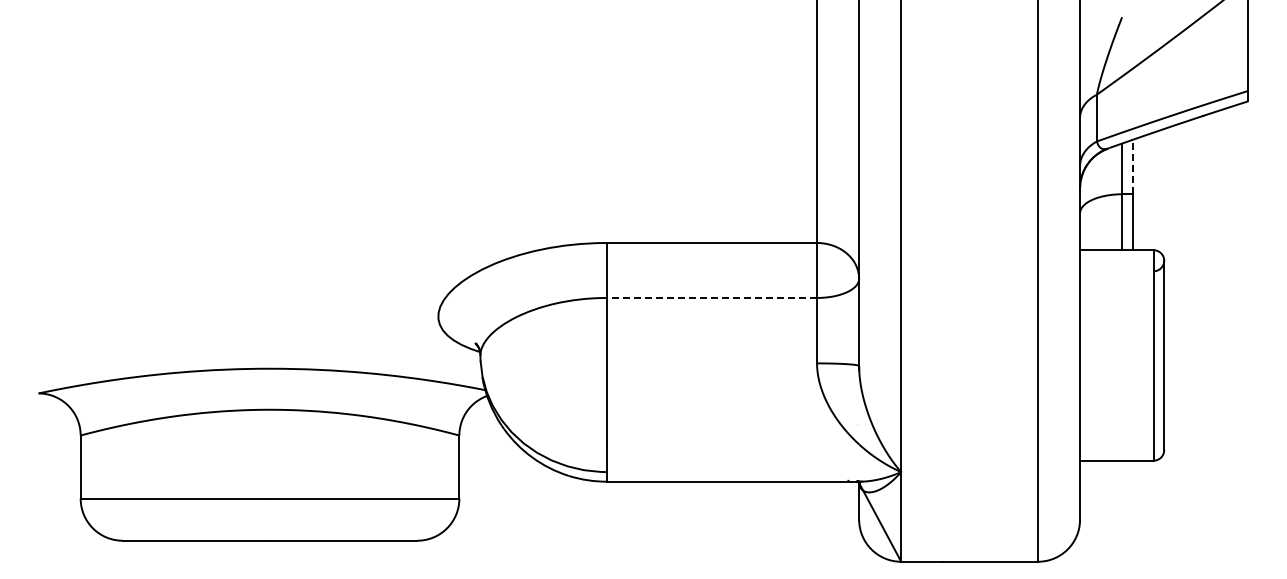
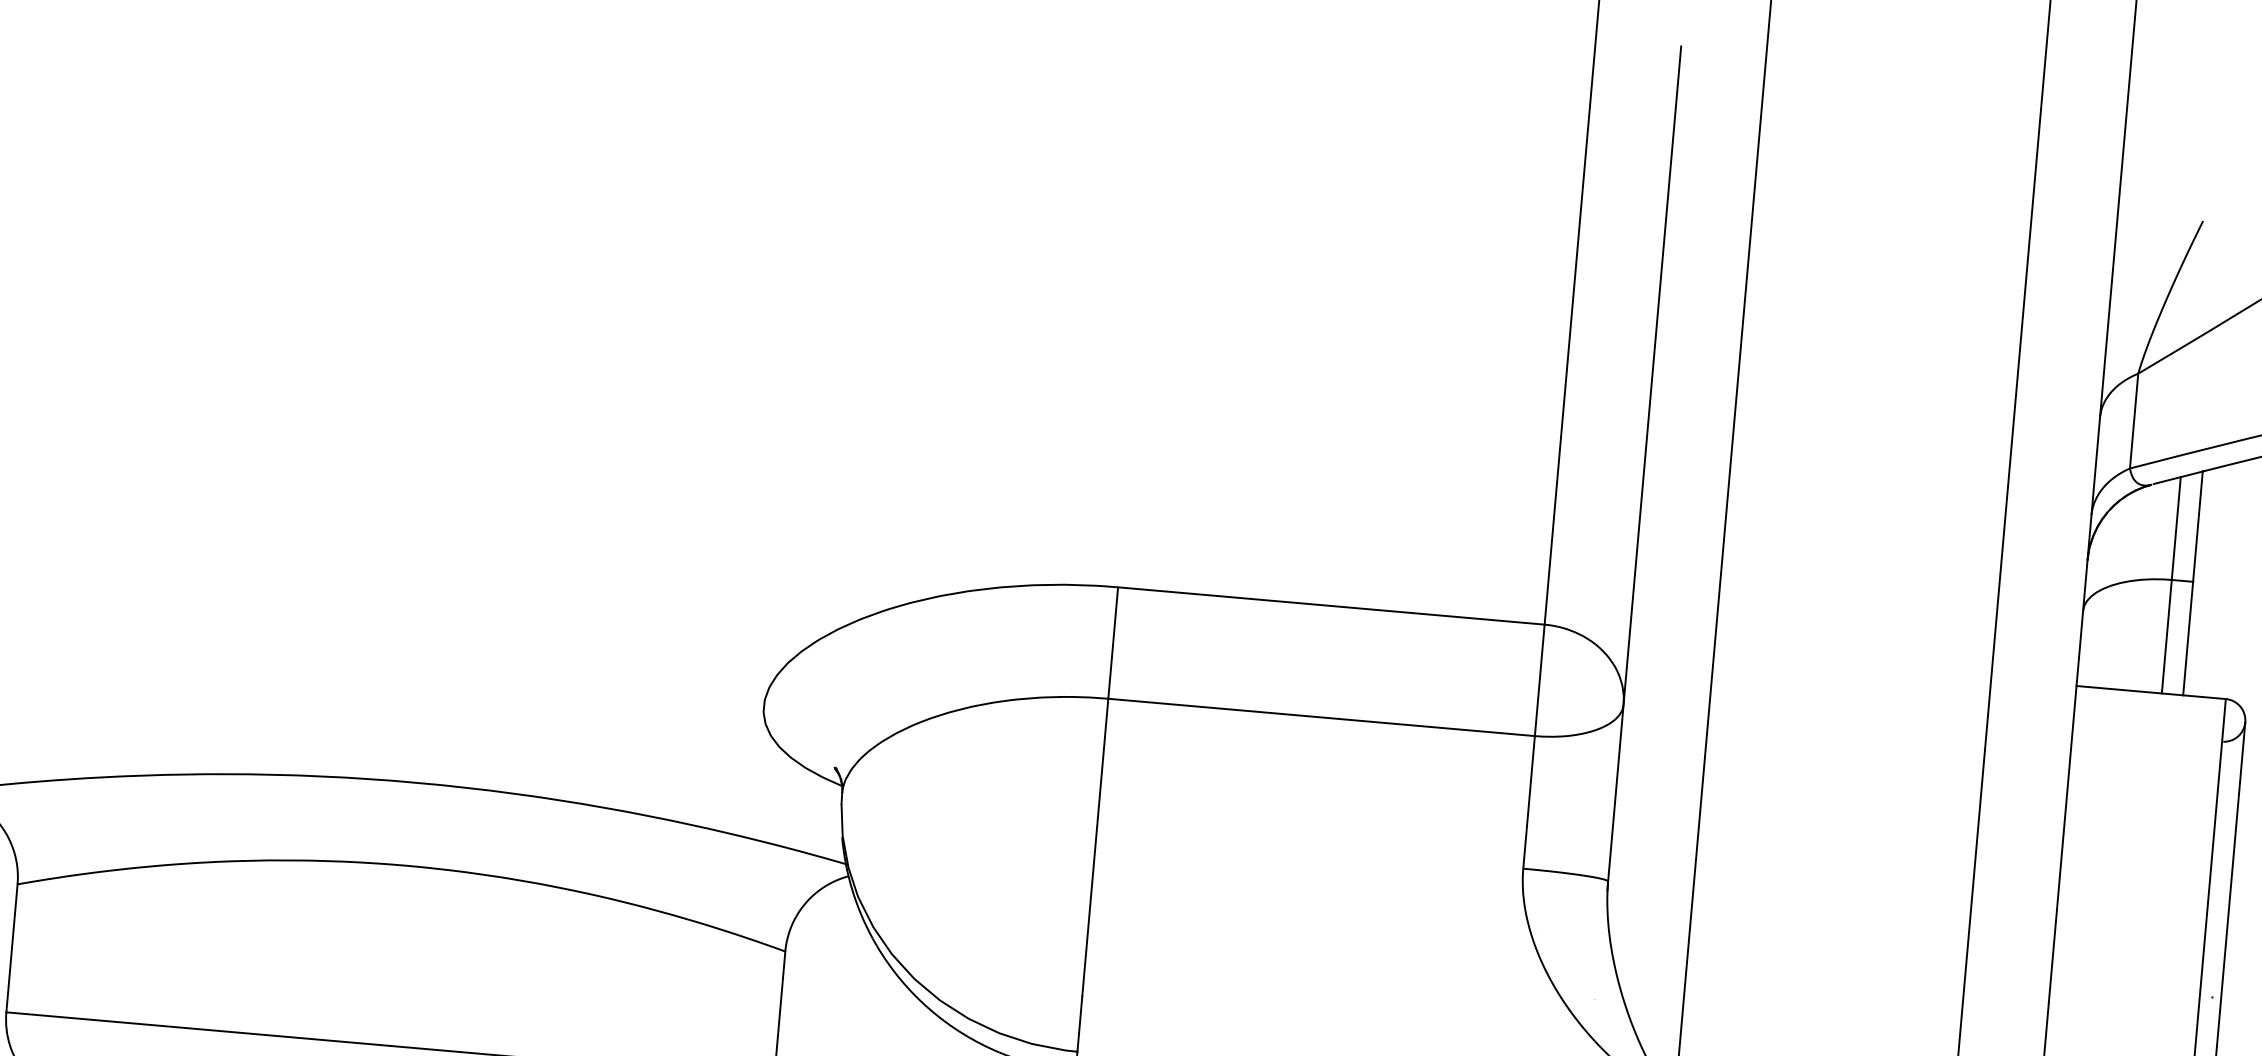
line: (1132, 166) -> (2197, 525), dashed -> solid
line: (711, 297) -> (1320, 716), dashed -> solid

